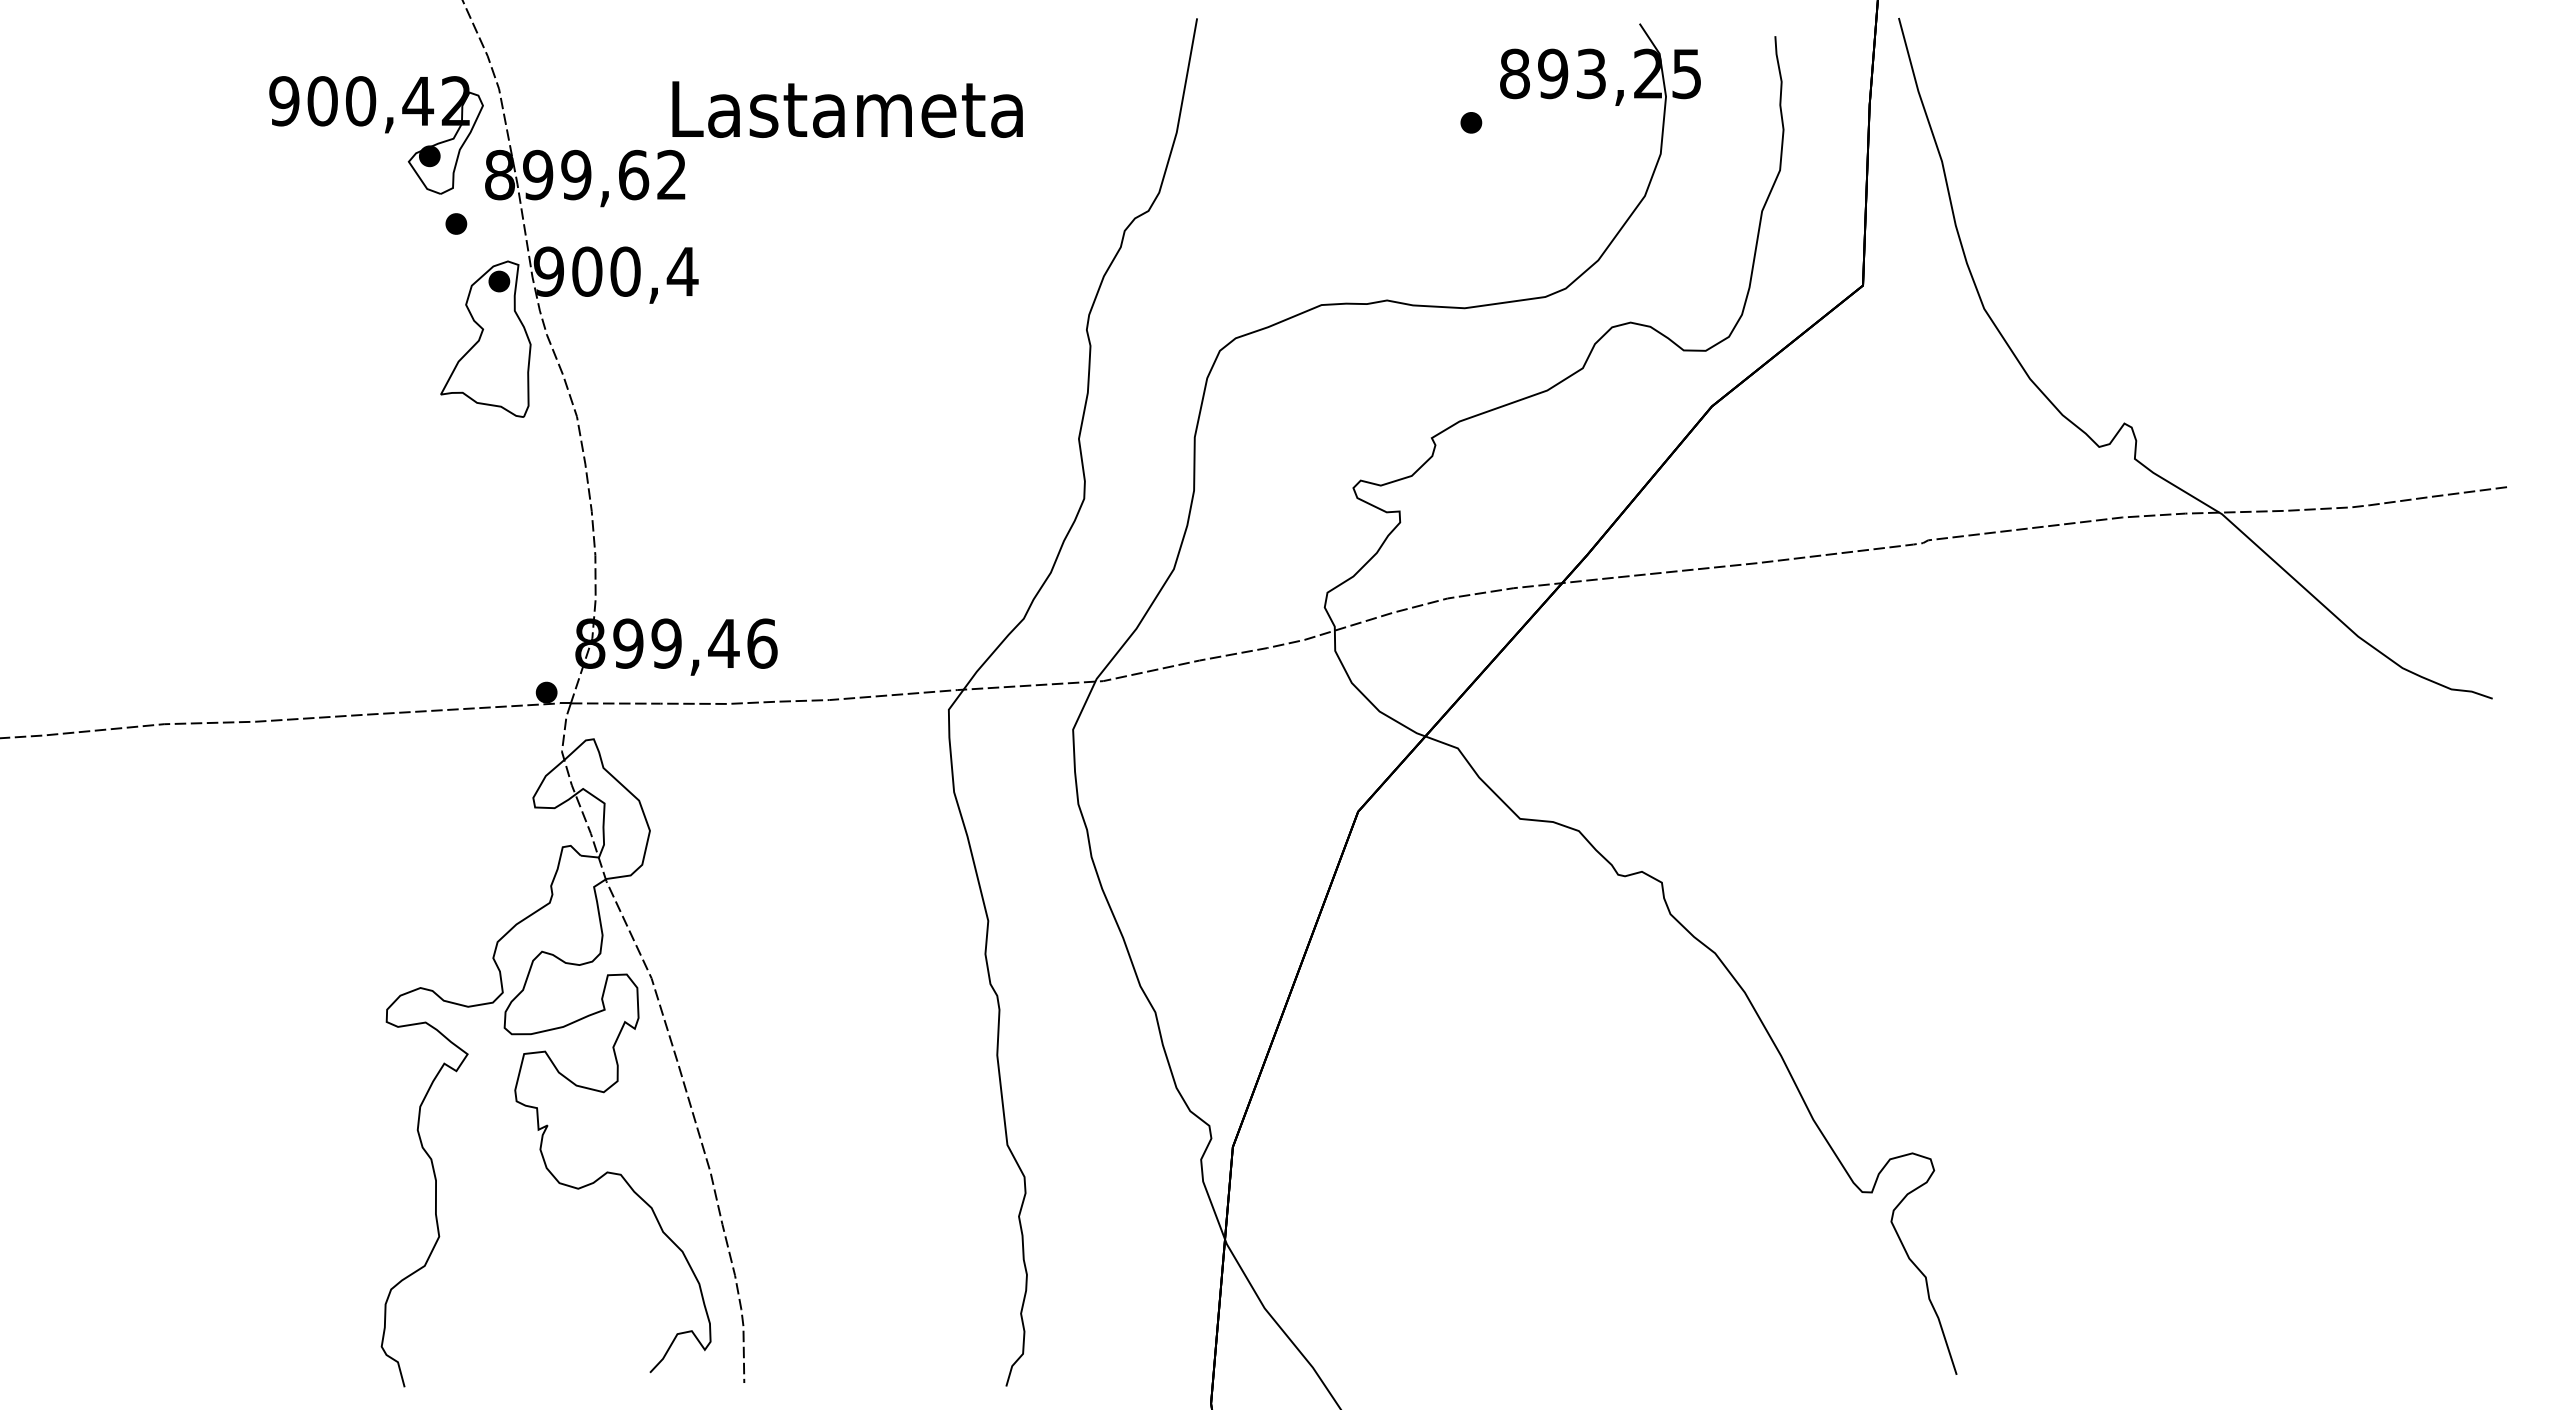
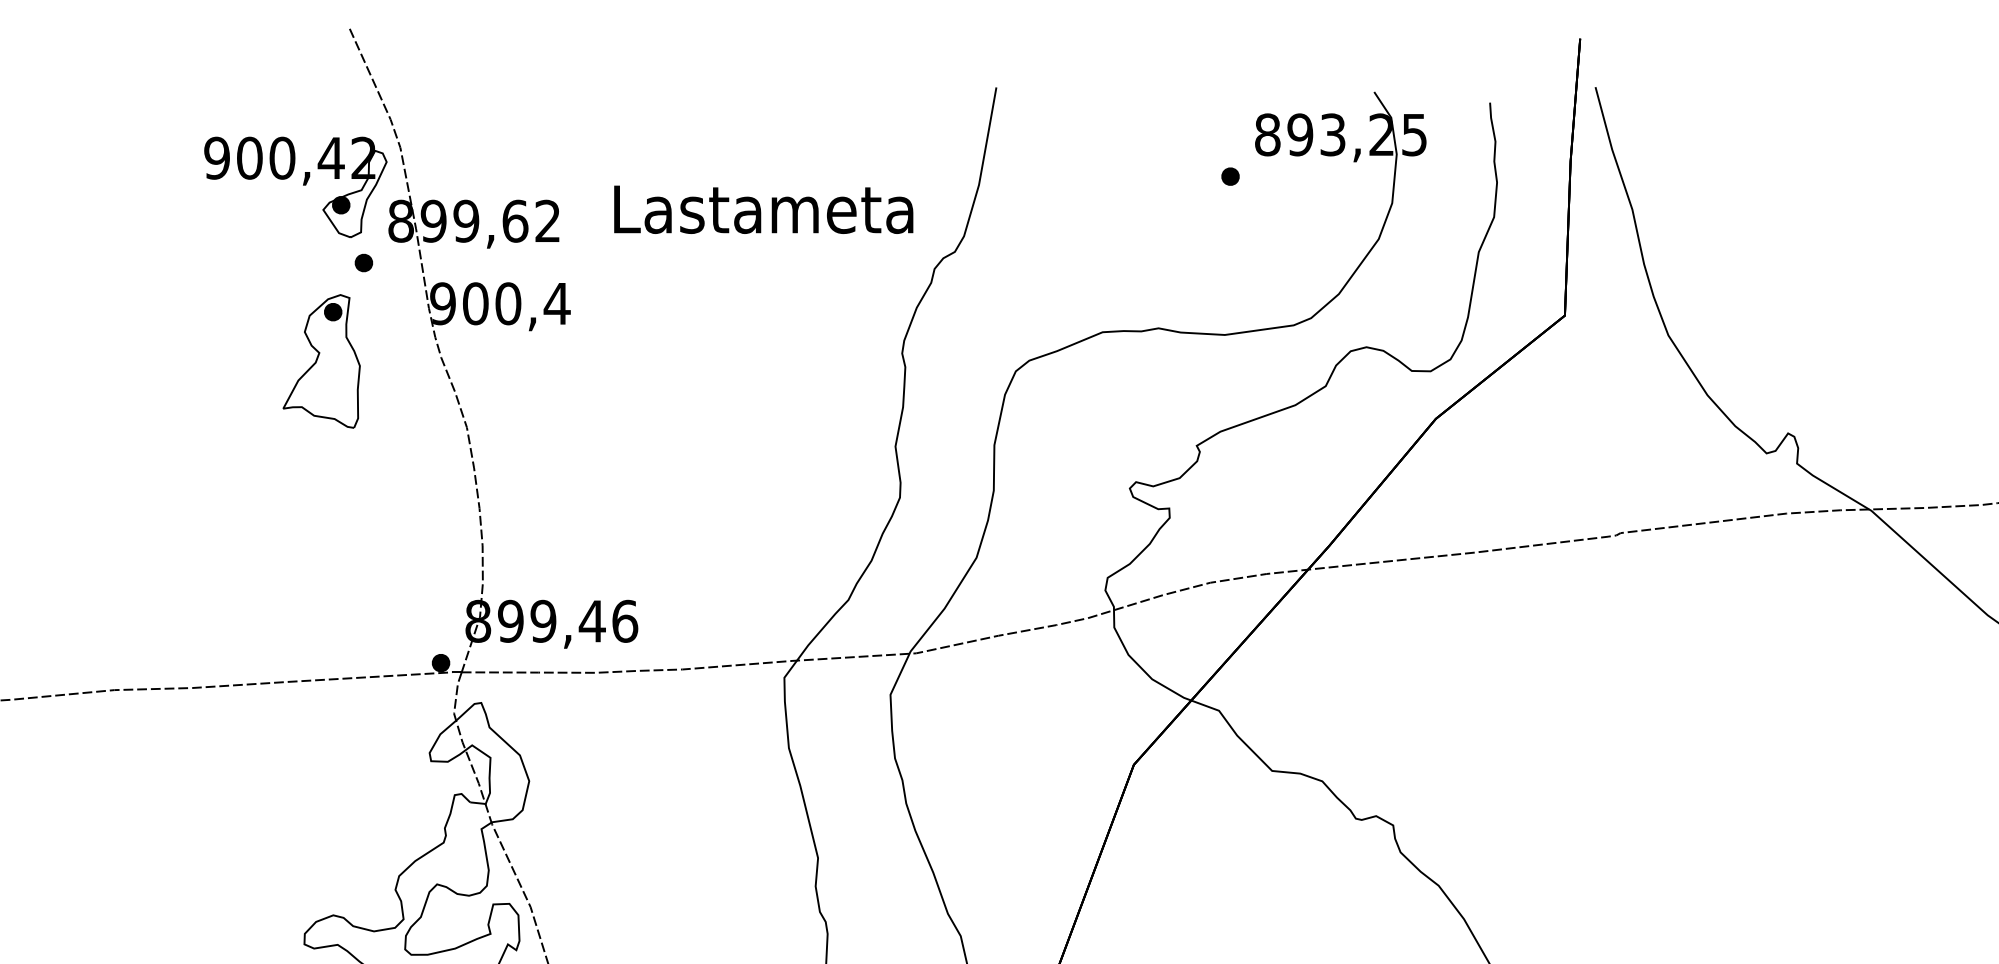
text: (847, 109) -> (763, 209), moved
part: (485, 338) -> (321, 360), moved

